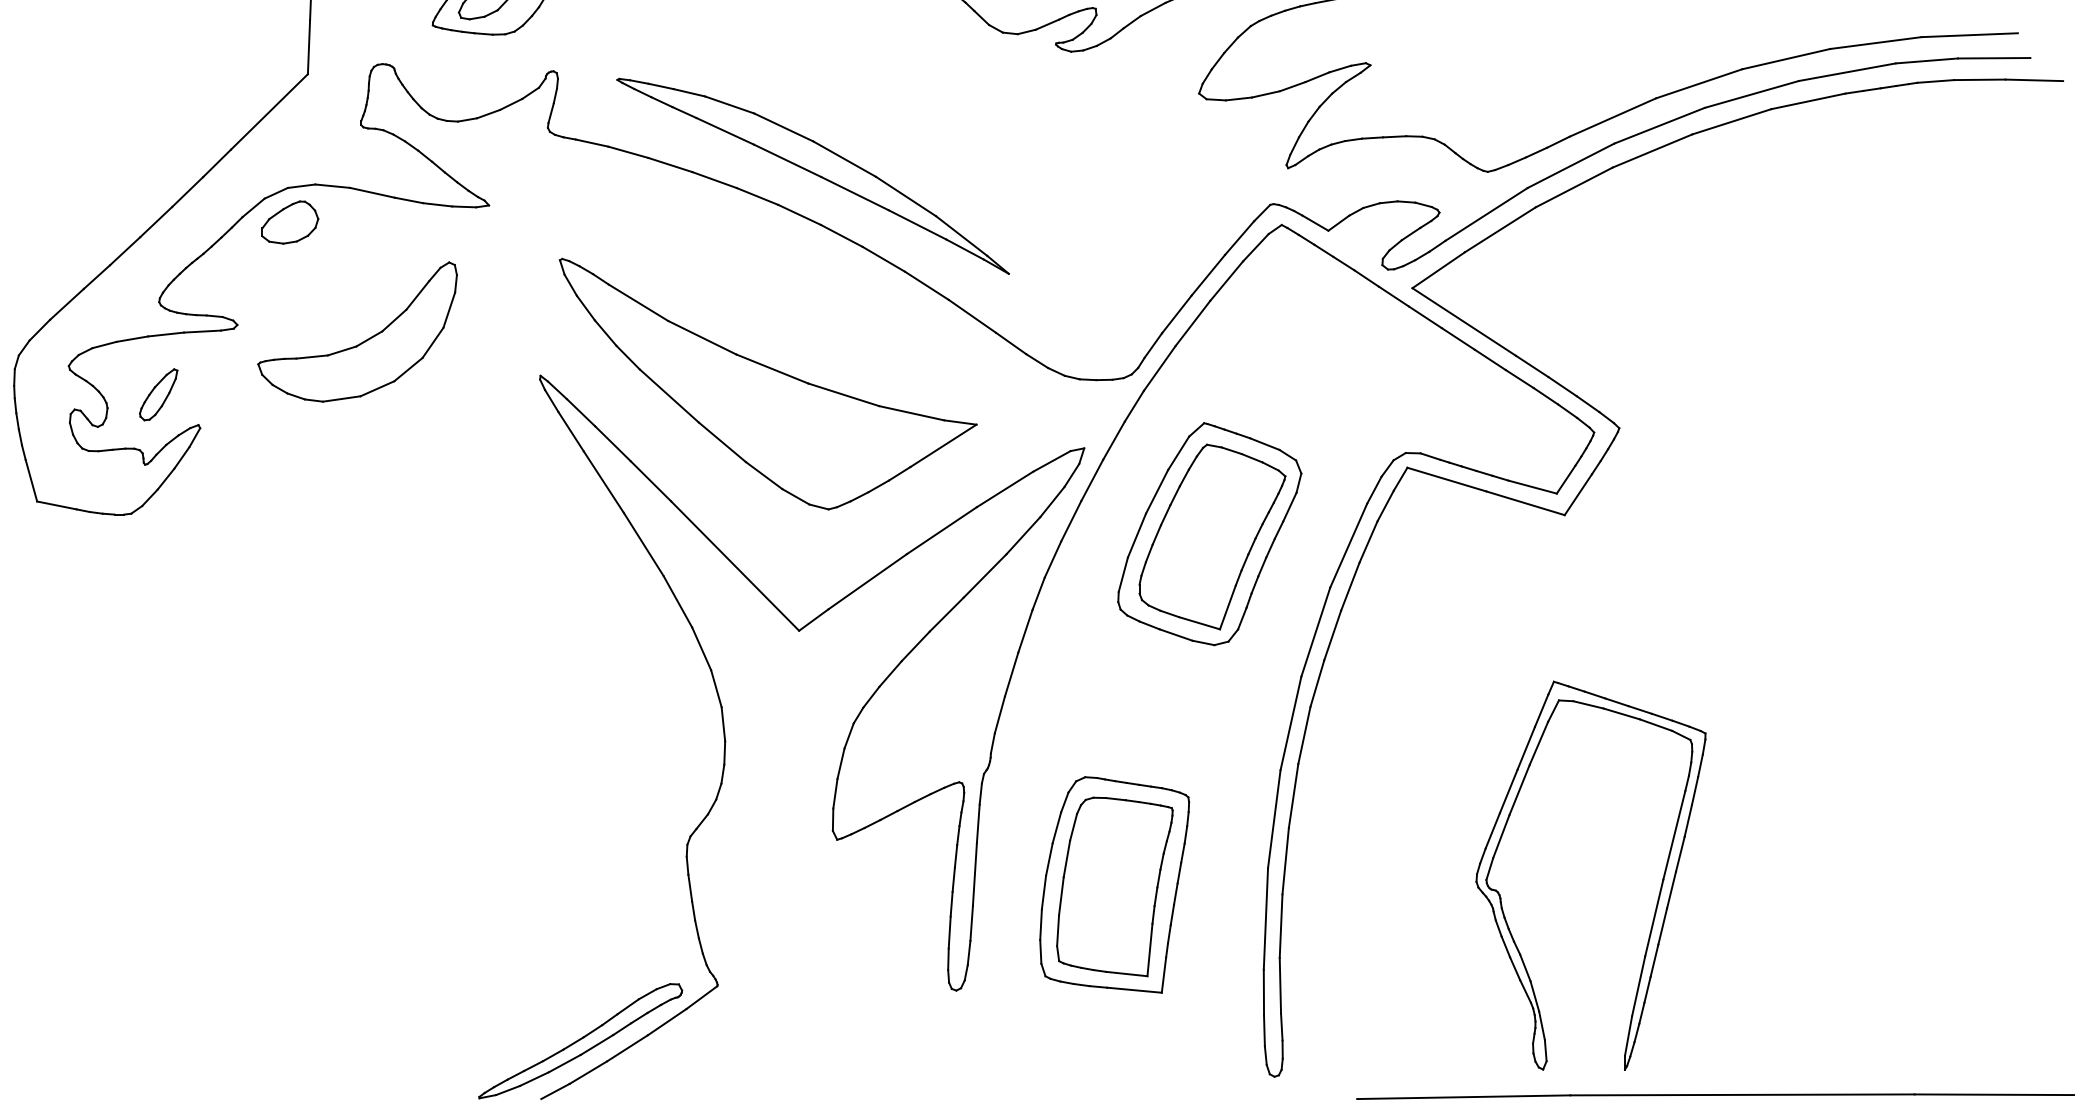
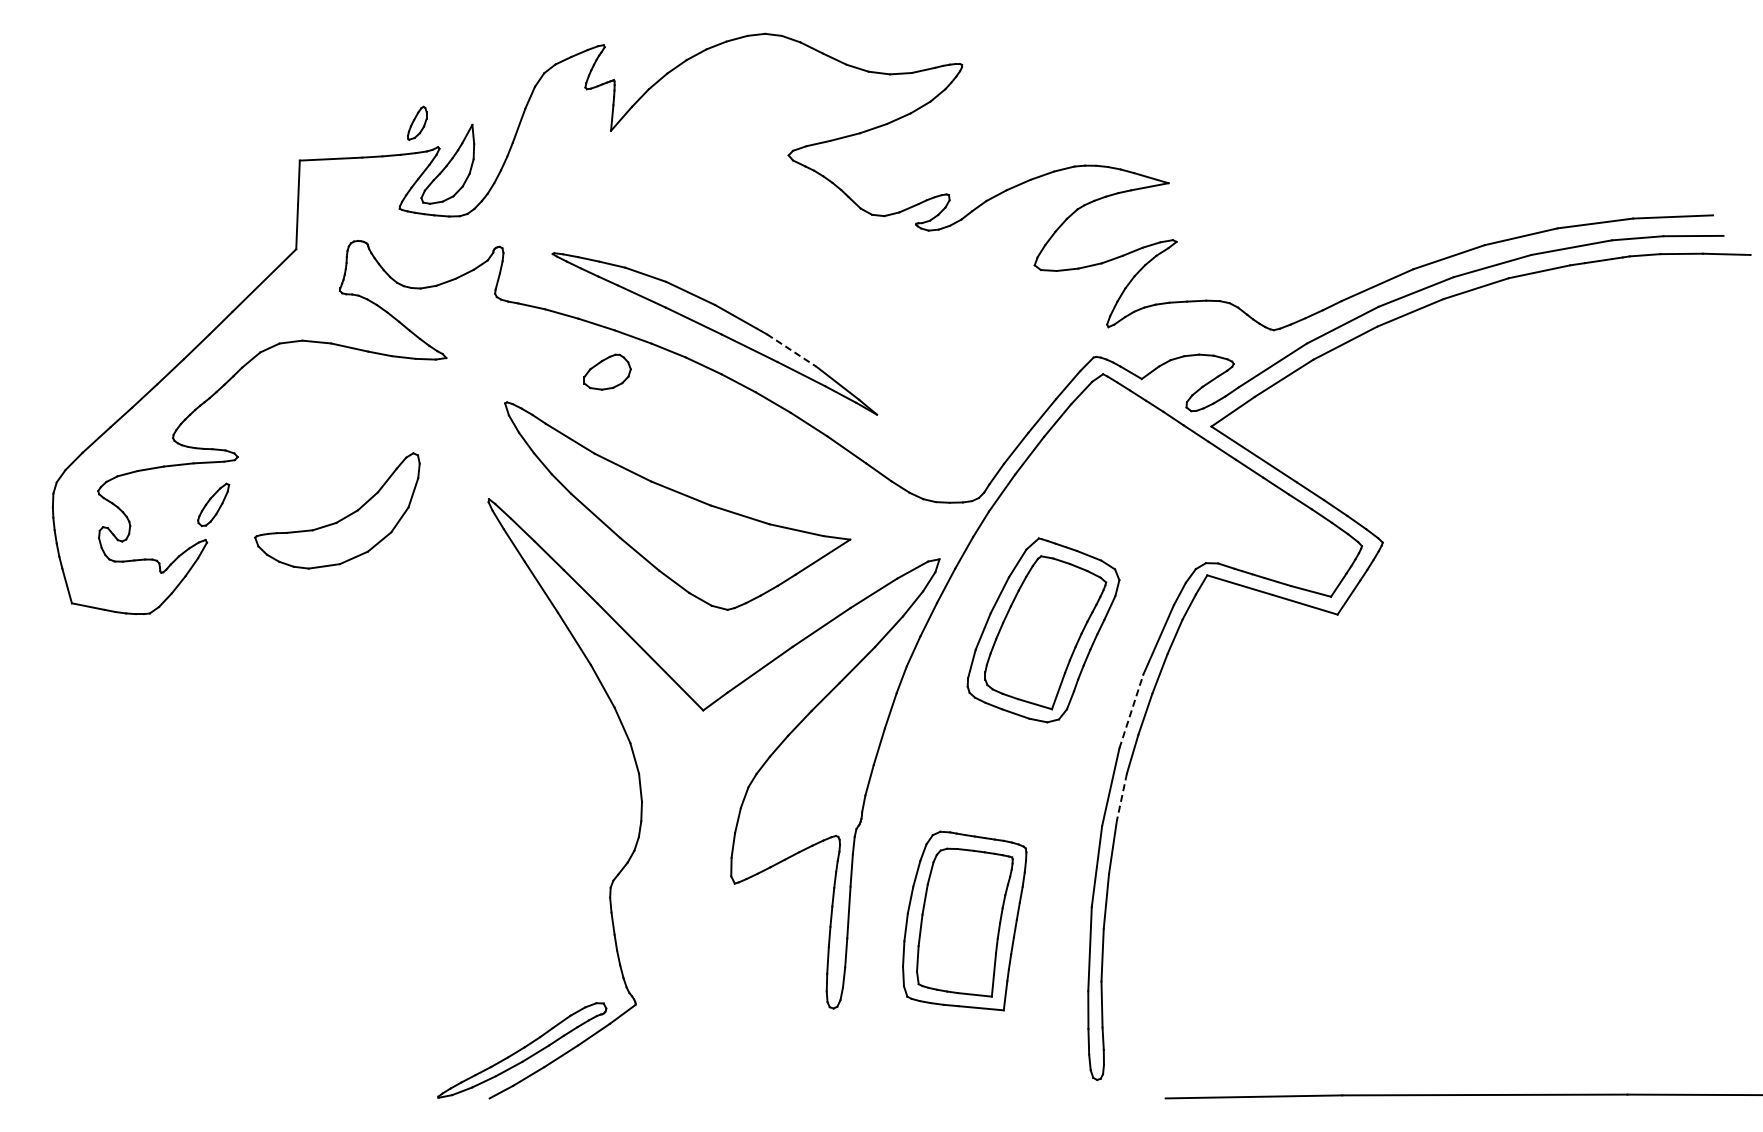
line: (905, 196) -> (791, 350), solid -> dashed
part: (290, 221) -> (607, 371), moved
part: (362, 341) -> (341, 518), moved
part: (158, 394) -> (213, 504), moved
line: (1315, 632) -> (1131, 711), solid -> dashed
line: (1303, 735) -> (1121, 797), solid -> dashed
part: (1658, 892) -> (1415, 927), removed

